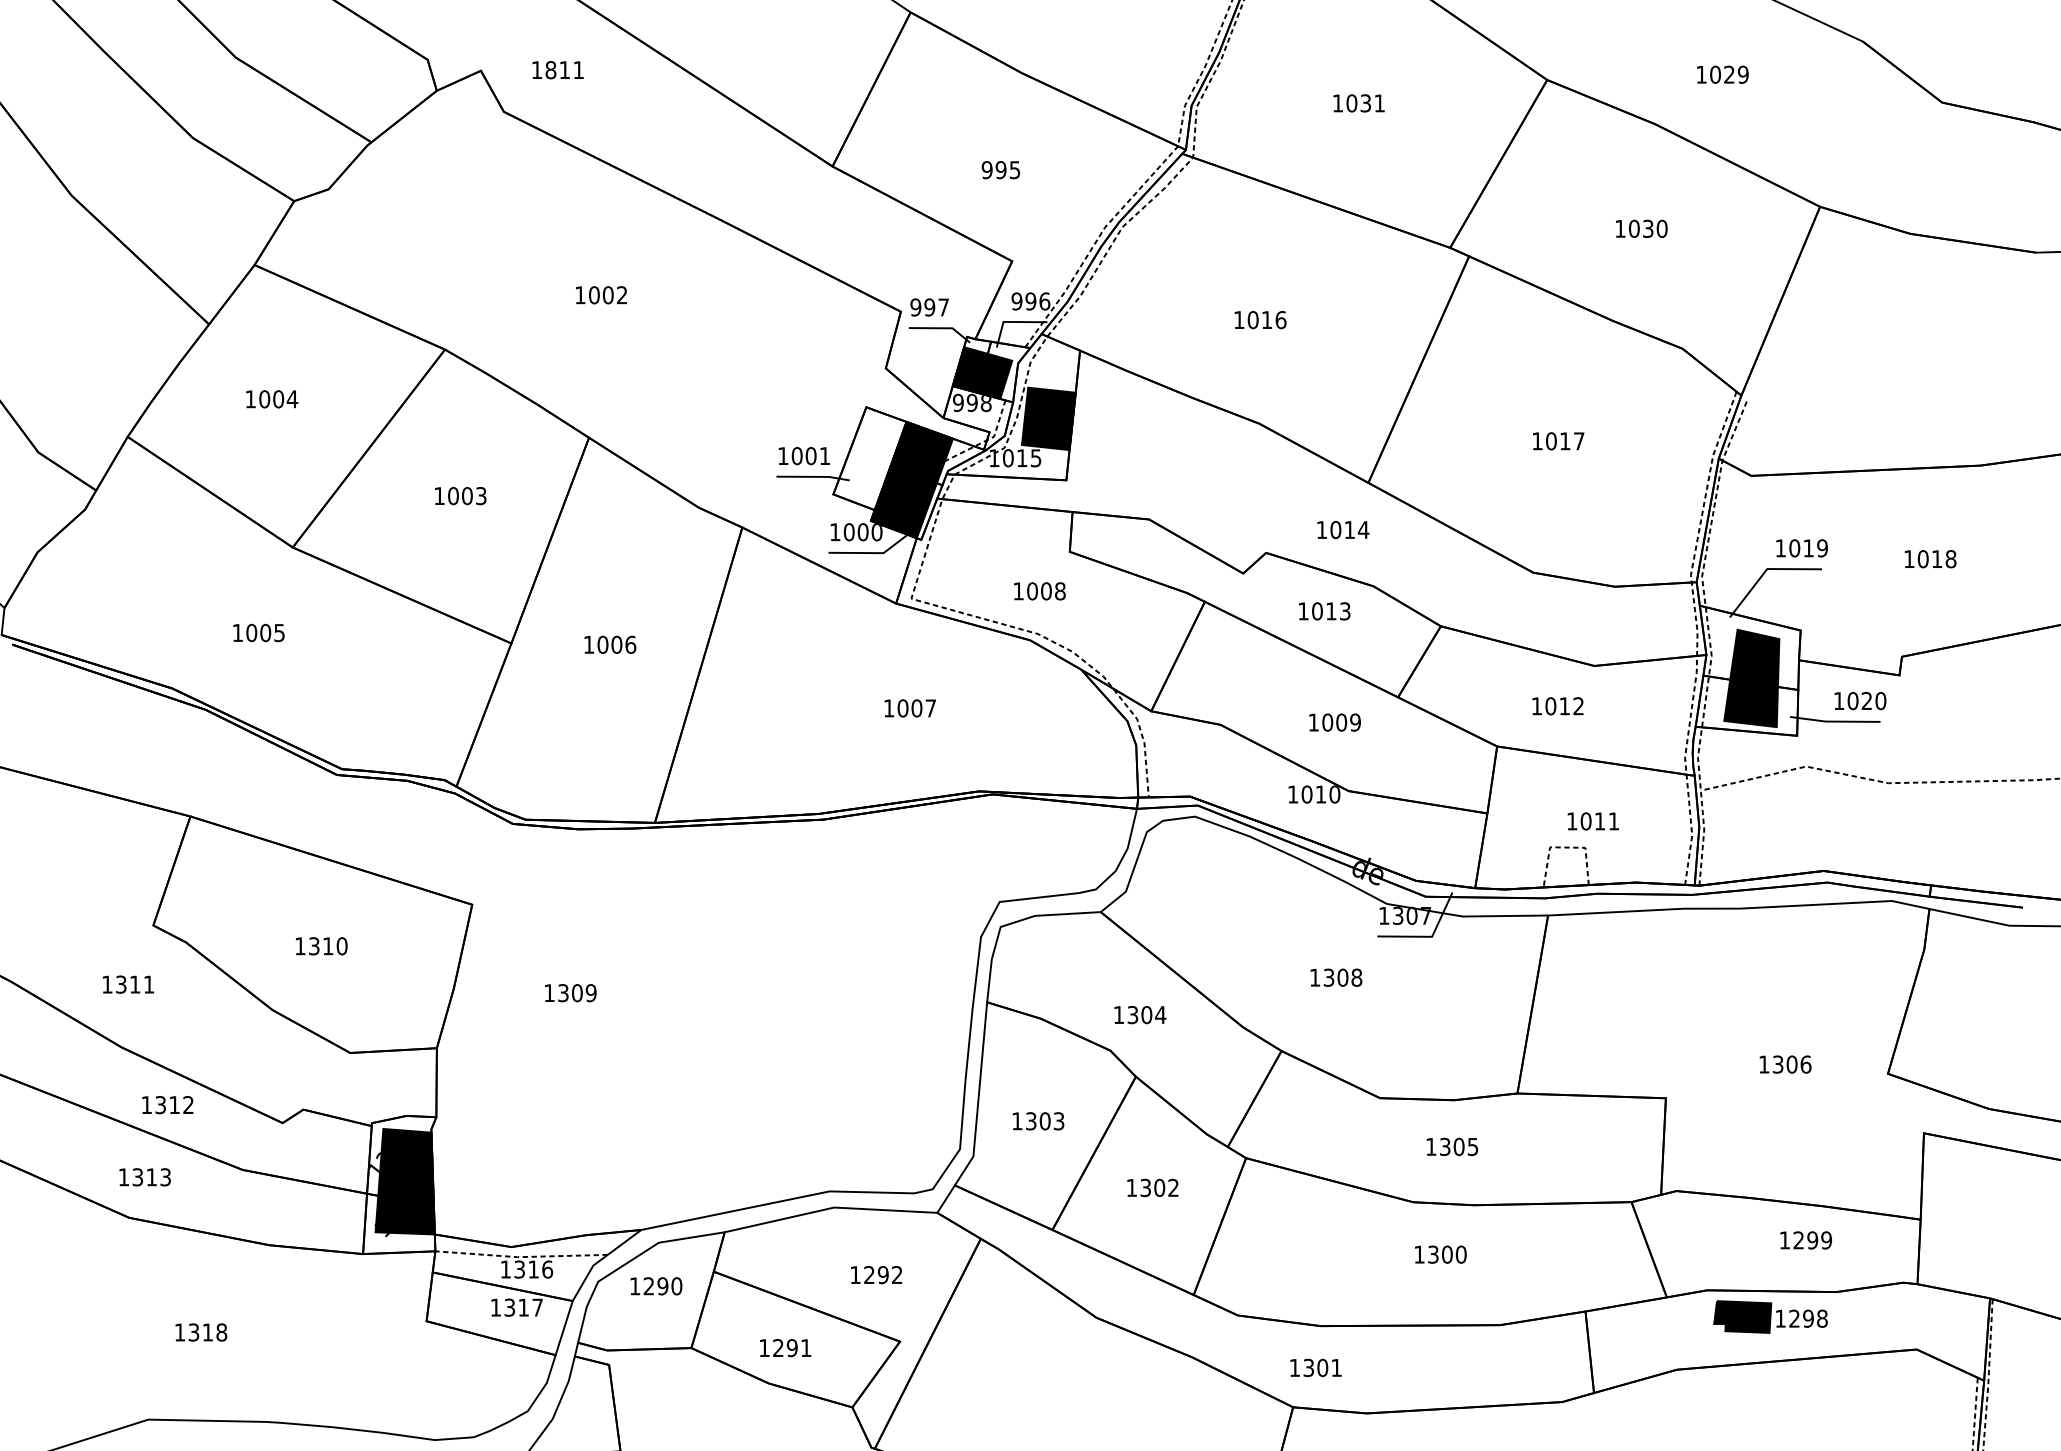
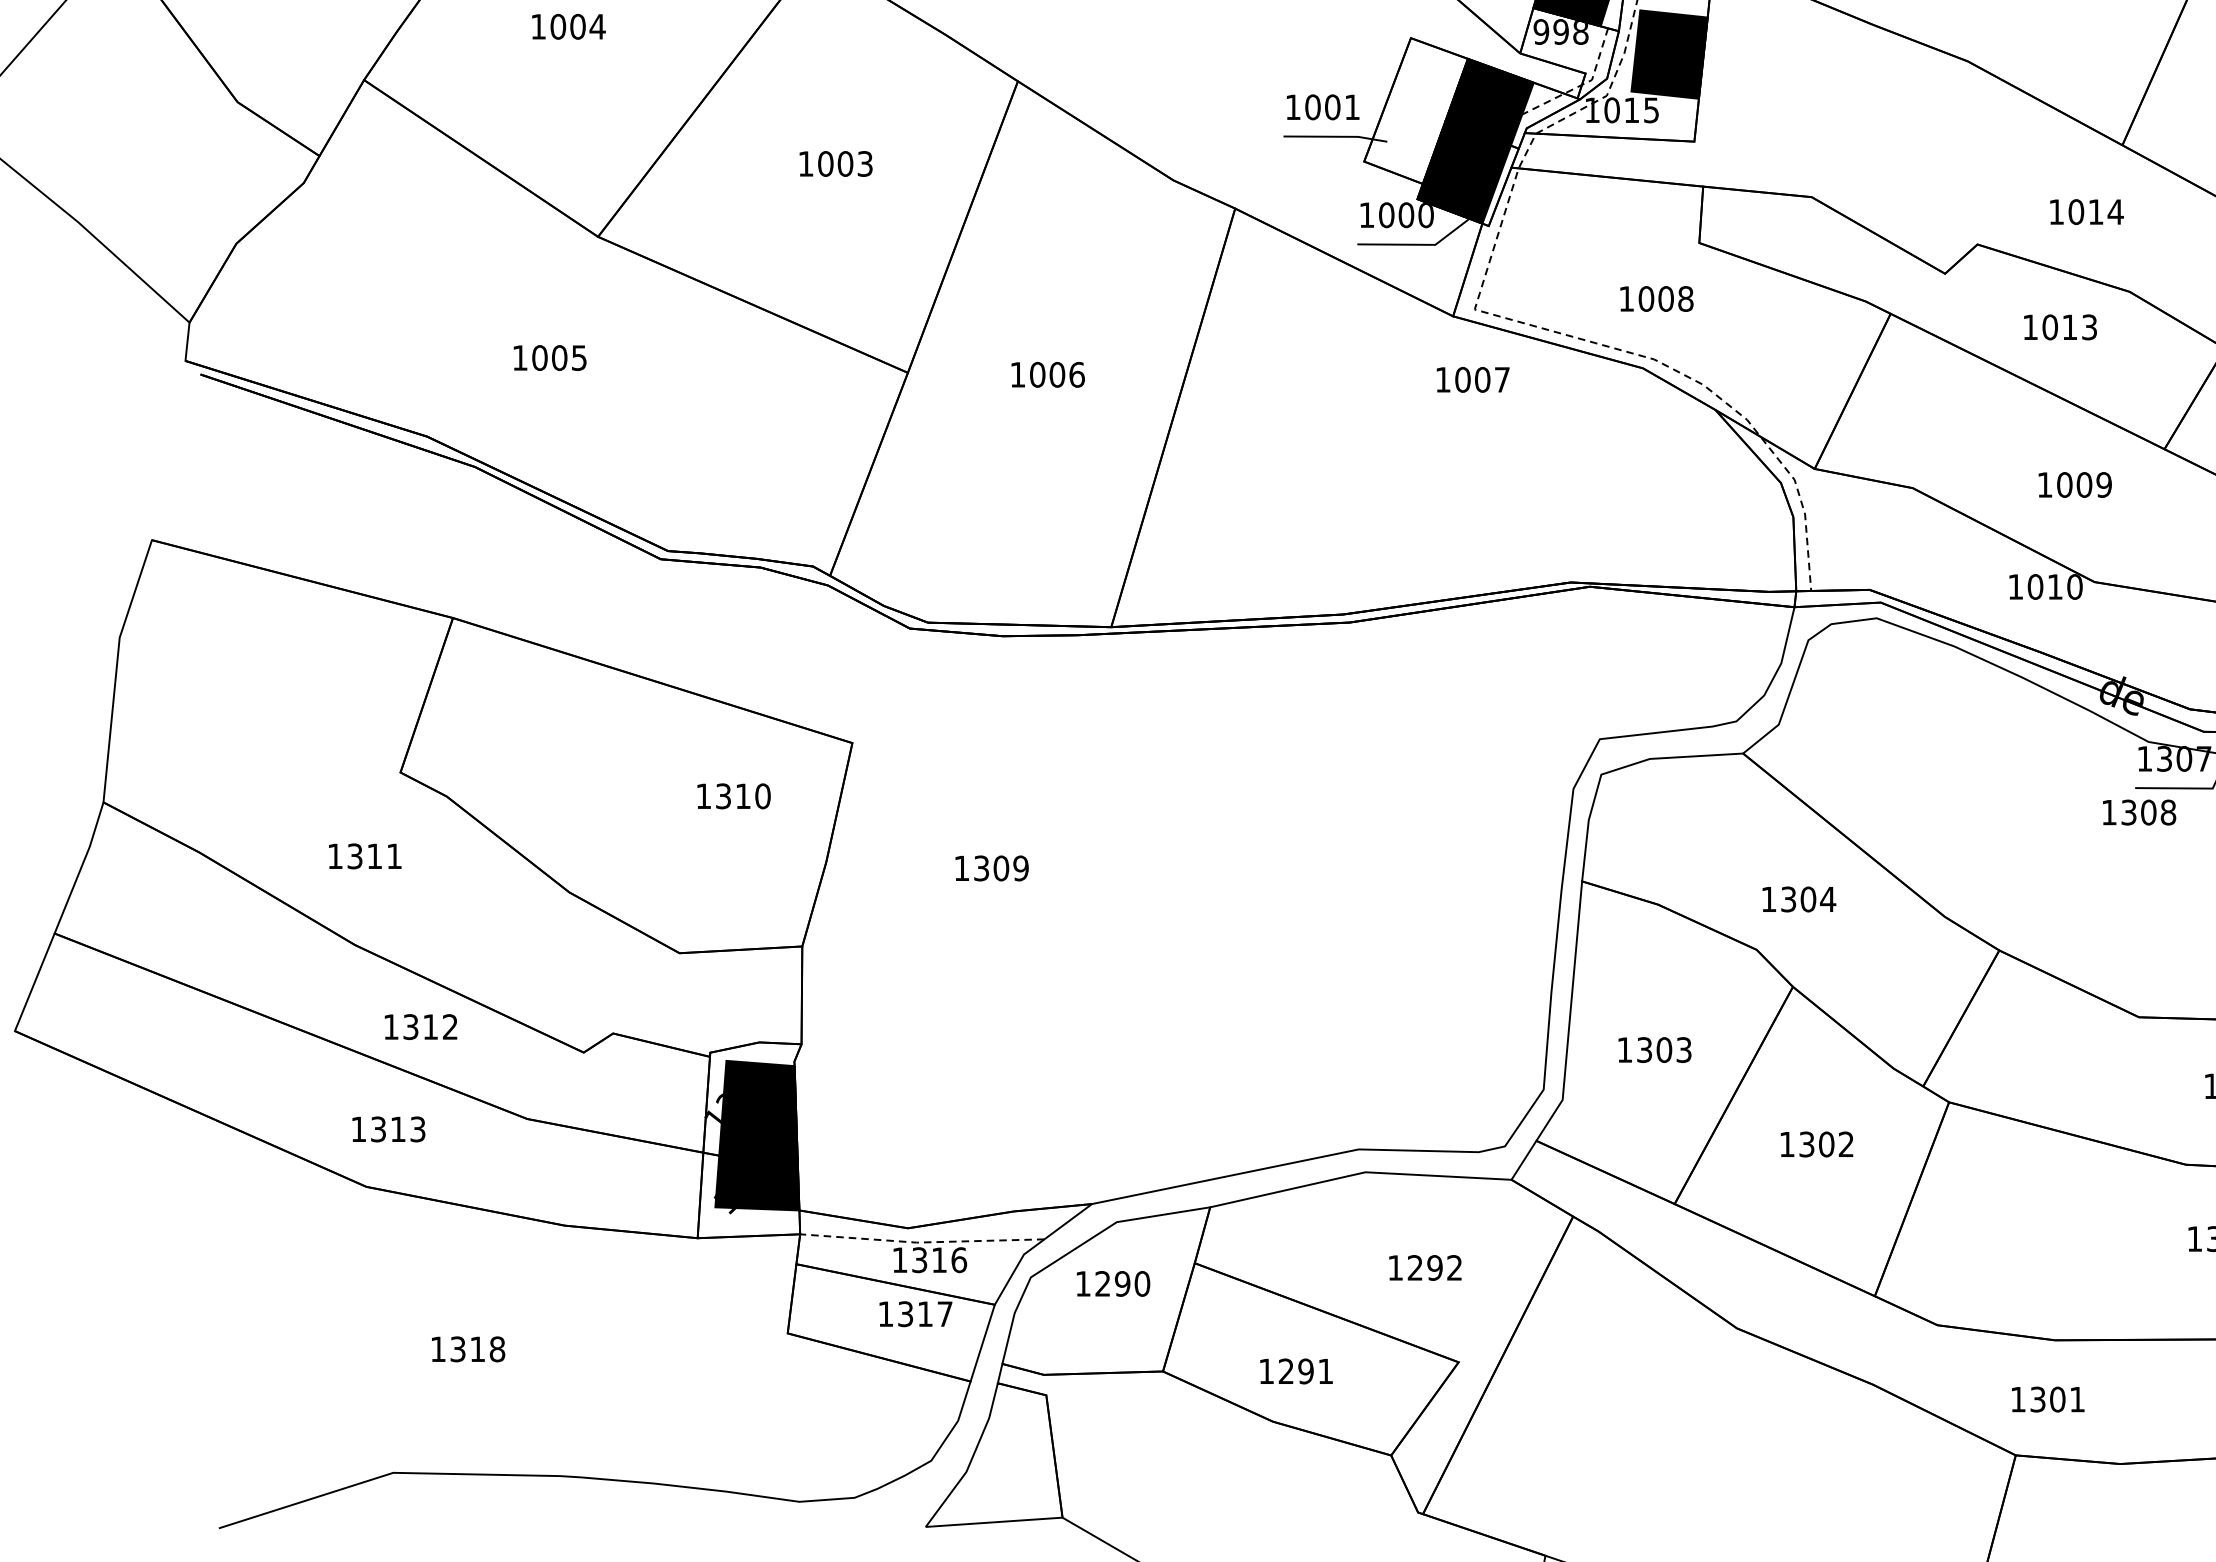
text: (909, 708) -> (1472, 379), moved
text: (321, 946) -> (733, 796), moved
text: (1336, 977) -> (2139, 812), moved

